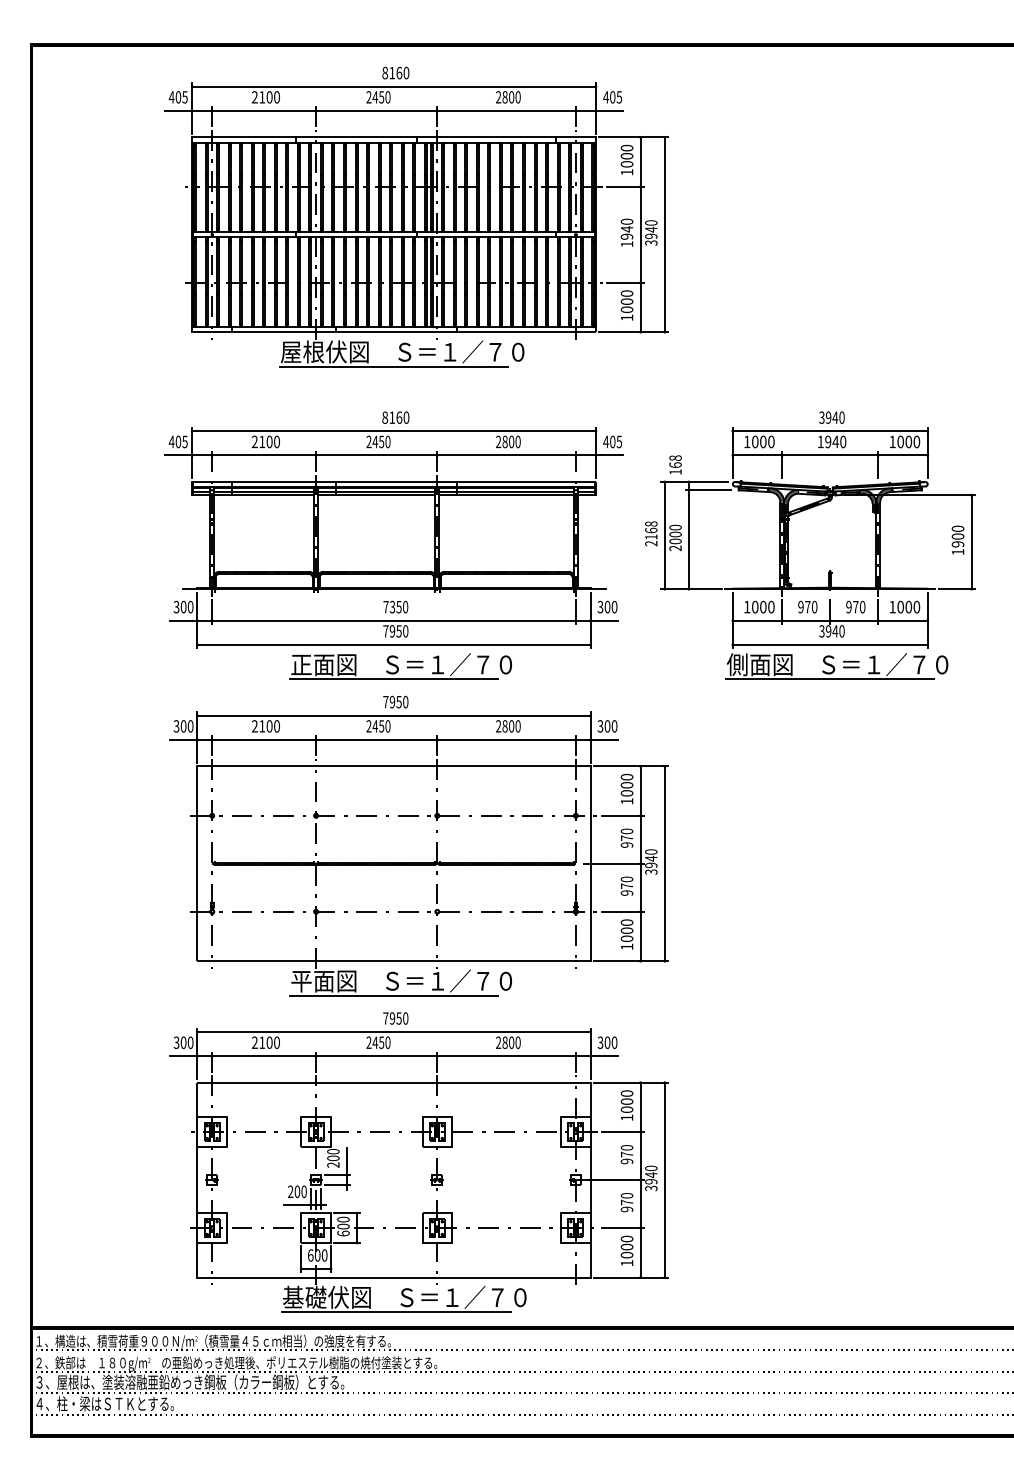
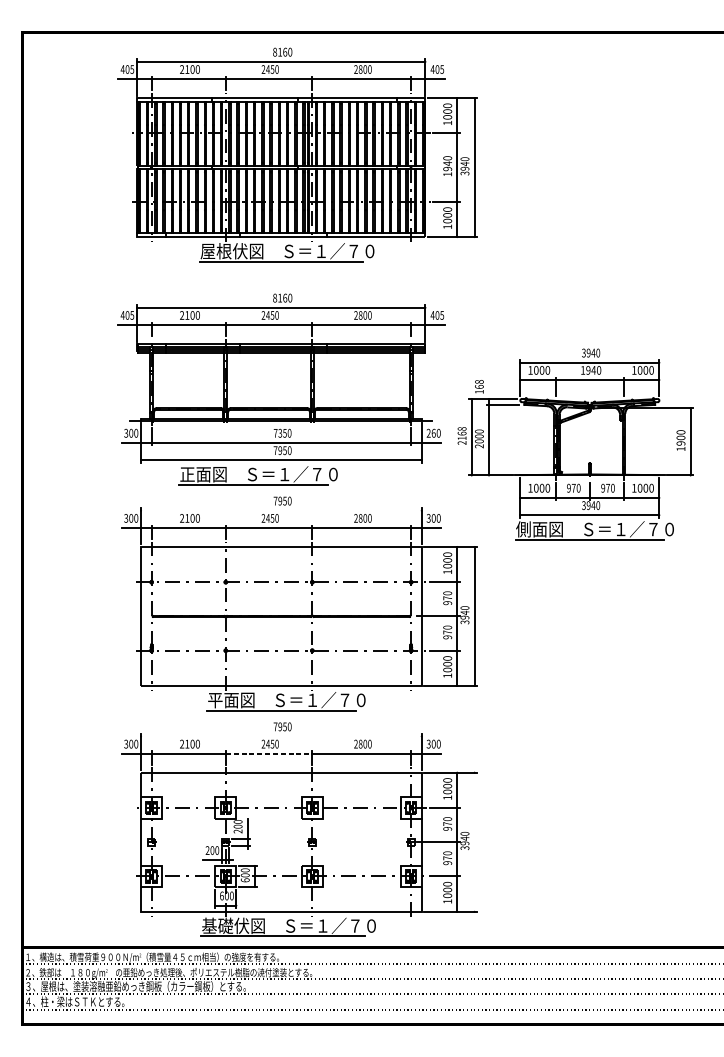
part: (810, 545) -> (575, 444), moved
text: (603, 606) -> (430, 432), 300 -> 260
part: (400, 666) -> (258, 475), moved
line: (393, 715) -> (281, 510), removed
line: (393, 1031) -> (281, 736), removed
line: (376, 1056) -> (268, 753), solid -> dashed
line: (664, 1179) -> (474, 841), removed

